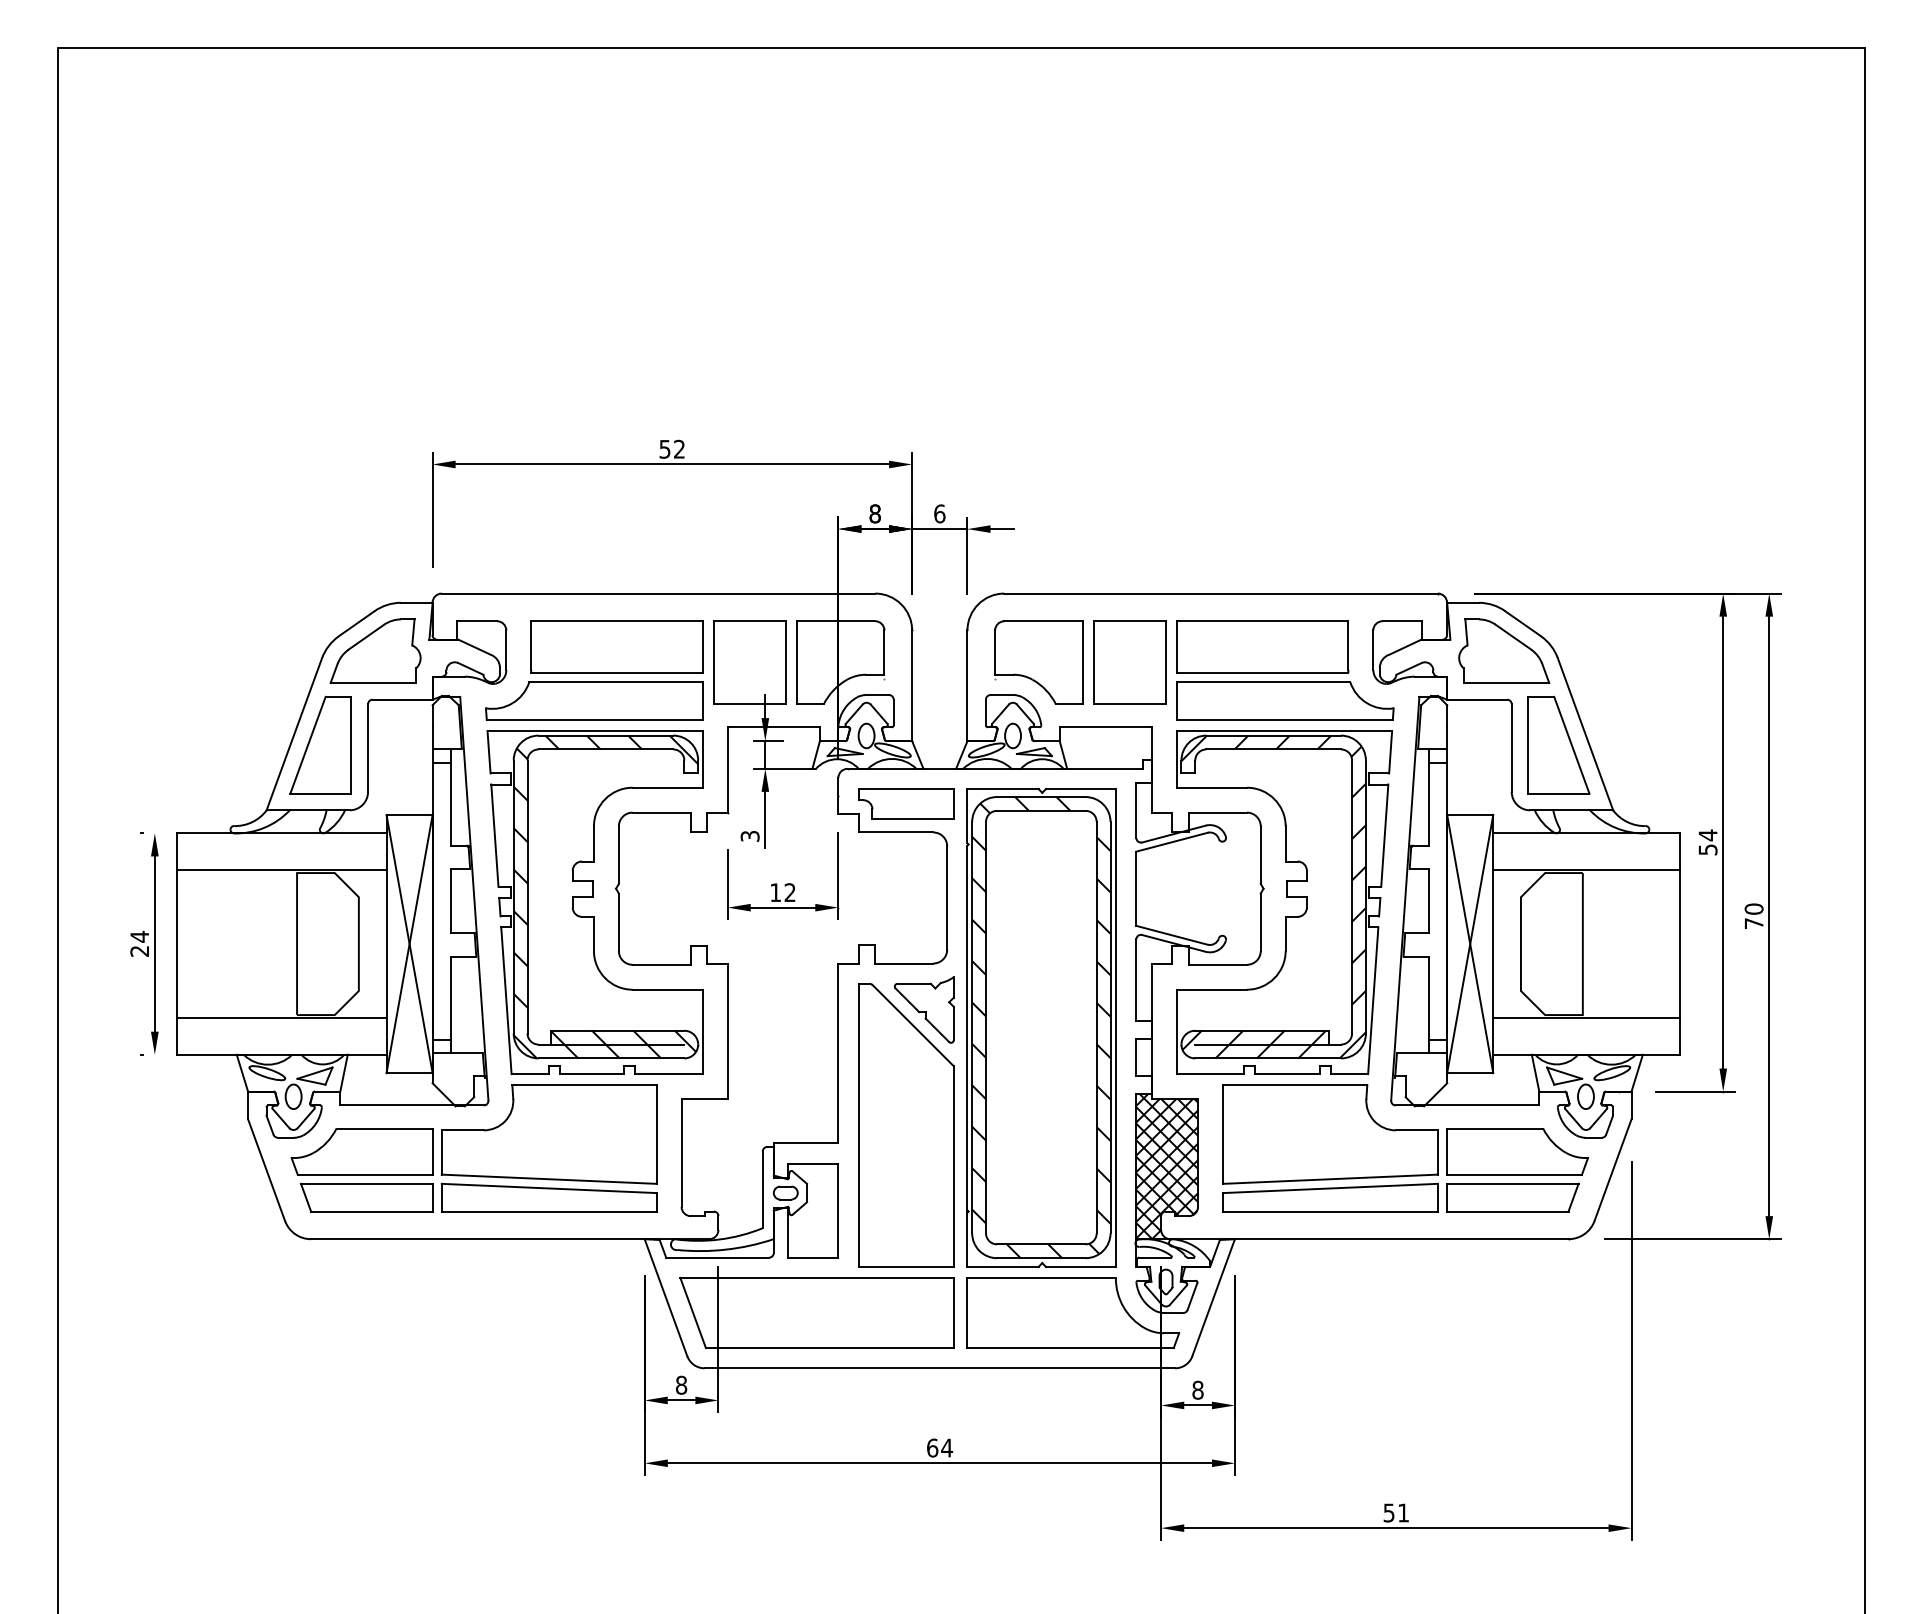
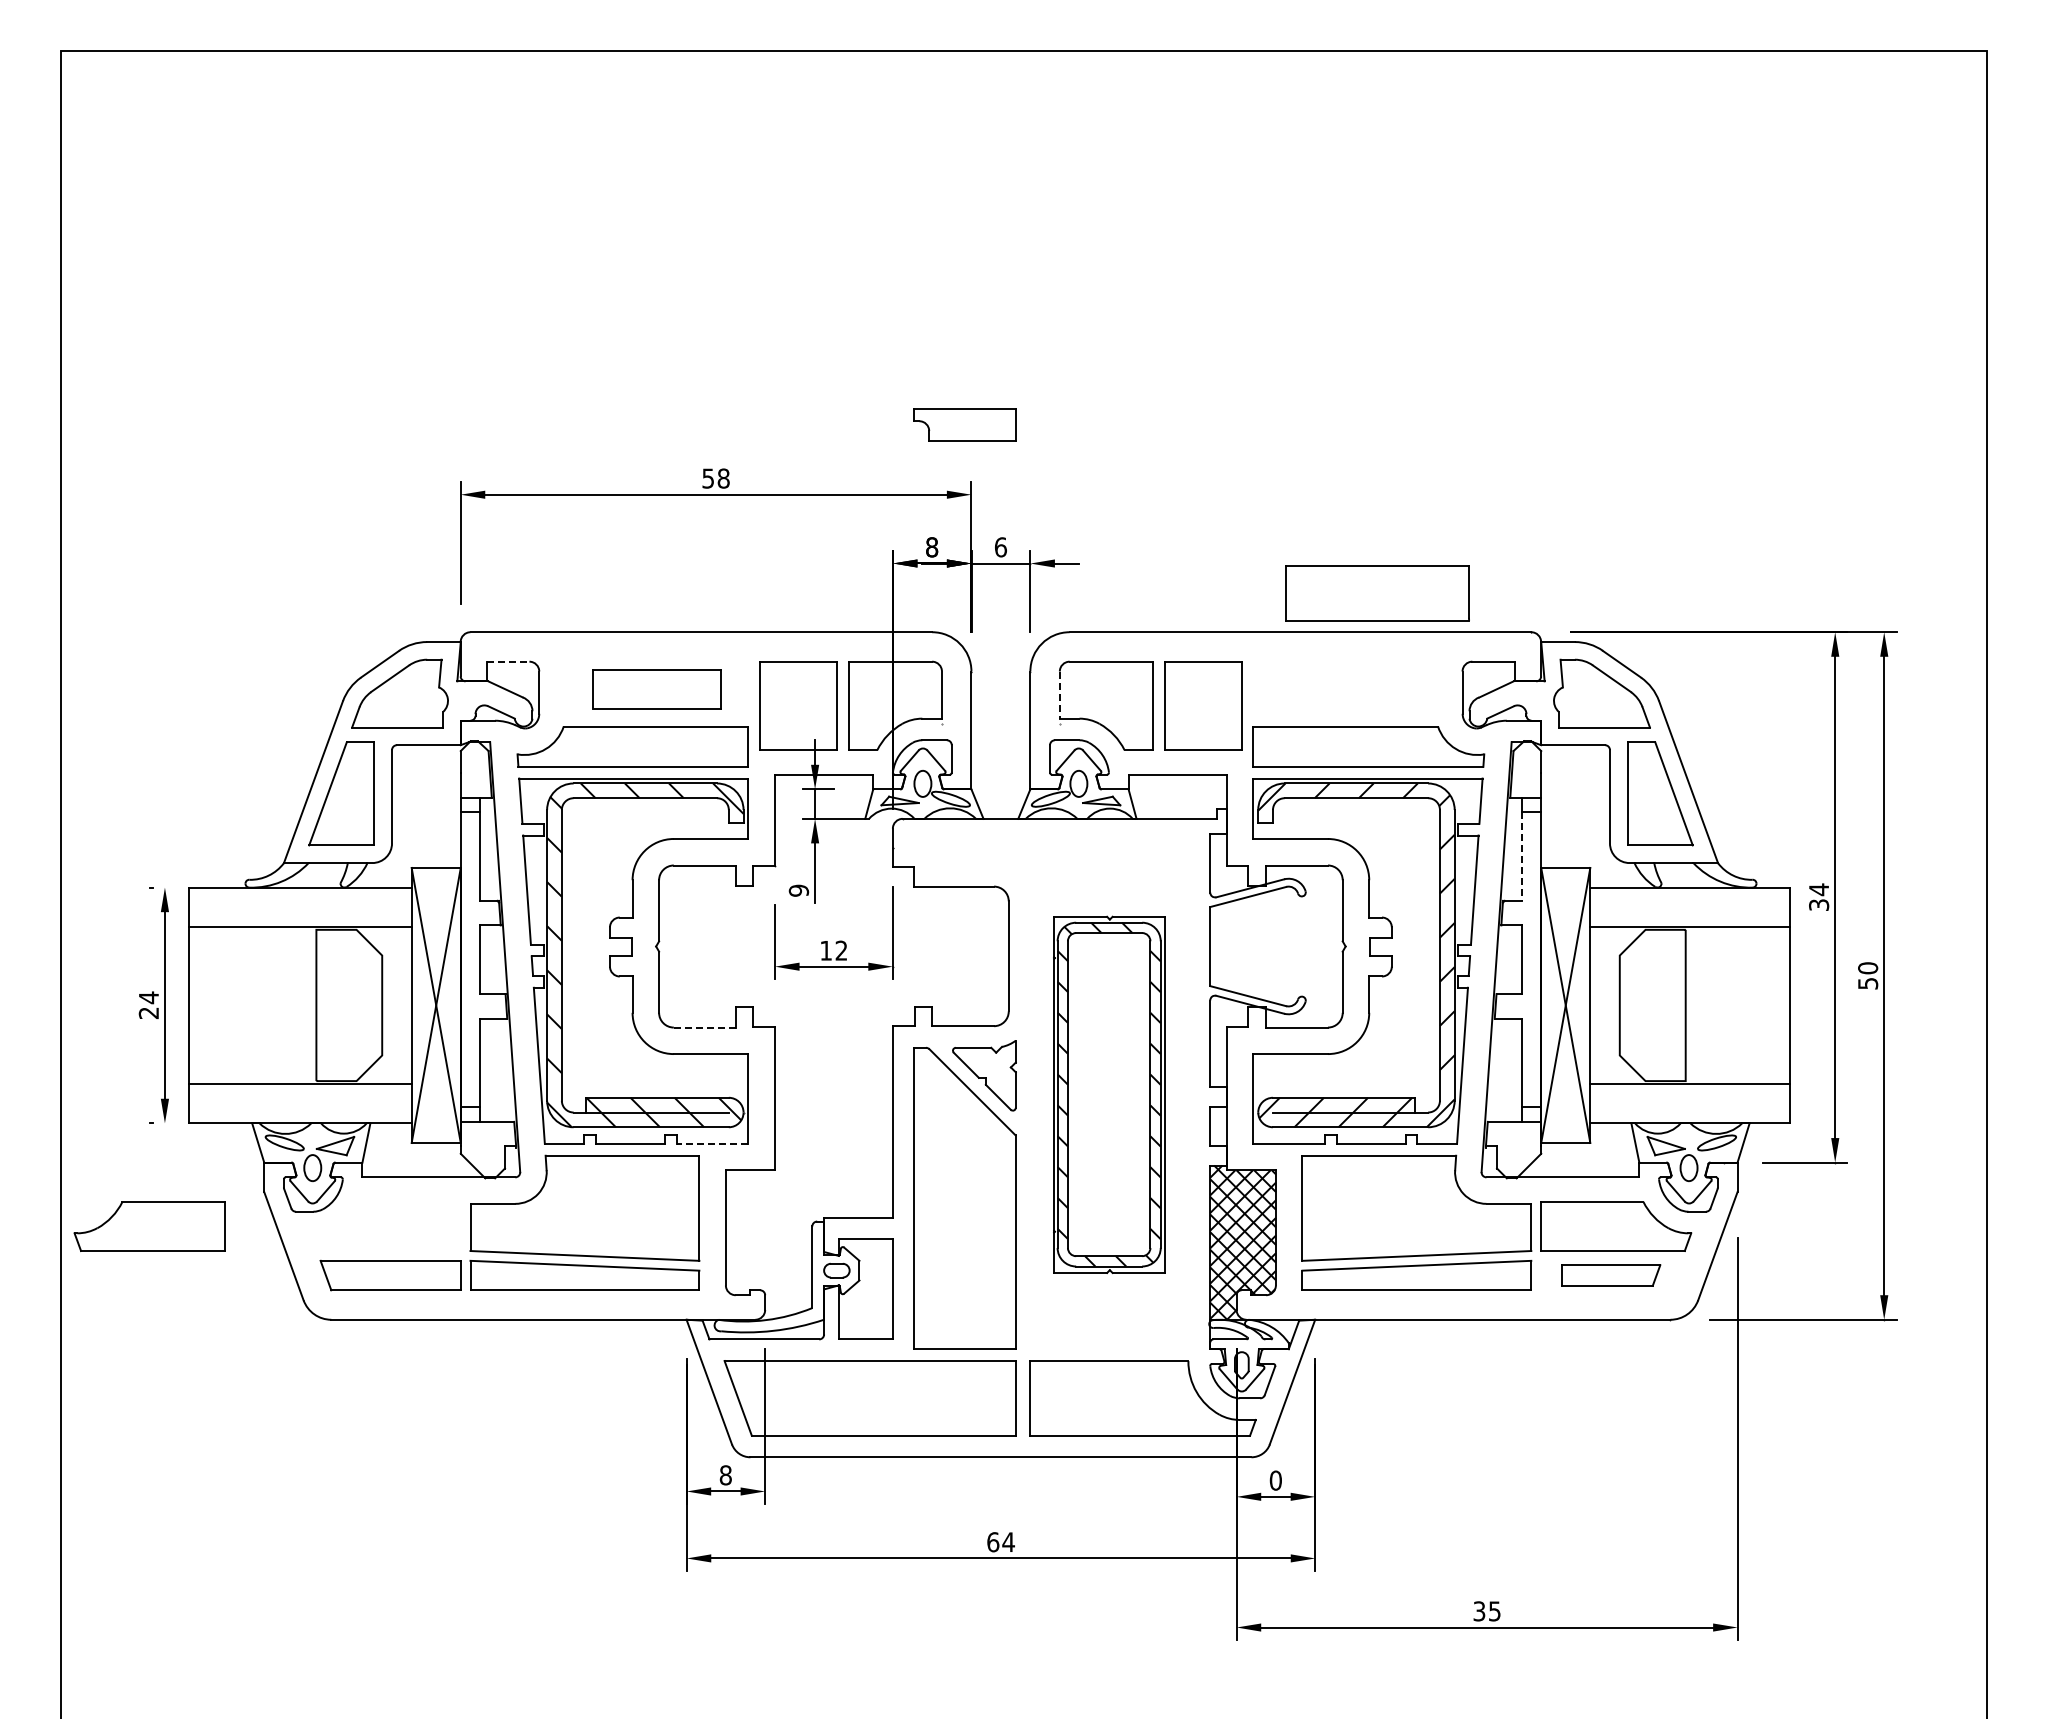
text: (679, 449) -> (723, 478), 52 -> 58
line: (477, 621) -> (508, 661), solid -> dashed
part: (616, 647) -> (656, 689), size x0.7
part: (1262, 647) -> (1377, 593), moved
line: (994, 653) -> (1059, 695), solid -> dashed
part: (905, 803) -> (964, 424), moved
line: (1428, 805) -> (1521, 857), solid -> dashed
text: (749, 836) -> (798, 890), 3 -> 9
text: (1707, 849) -> (1818, 904), 54 -> 34
text: (1754, 923) -> (1868, 983), 70 -> 50
line: (661, 964) -> (704, 1027), solid -> dashed
part: (1041, 1027) -> (1109, 1094), size x0.7
line: (669, 1073) -> (712, 1143), solid -> dashed
part: (361, 1151) -> (149, 1226), moved
part: (1513, 1197) -> (1611, 1275), size x0.7
text: (1197, 1390) -> (1275, 1480), 8 -> 0
text: (1396, 1513) -> (1487, 1611), 51 -> 35

